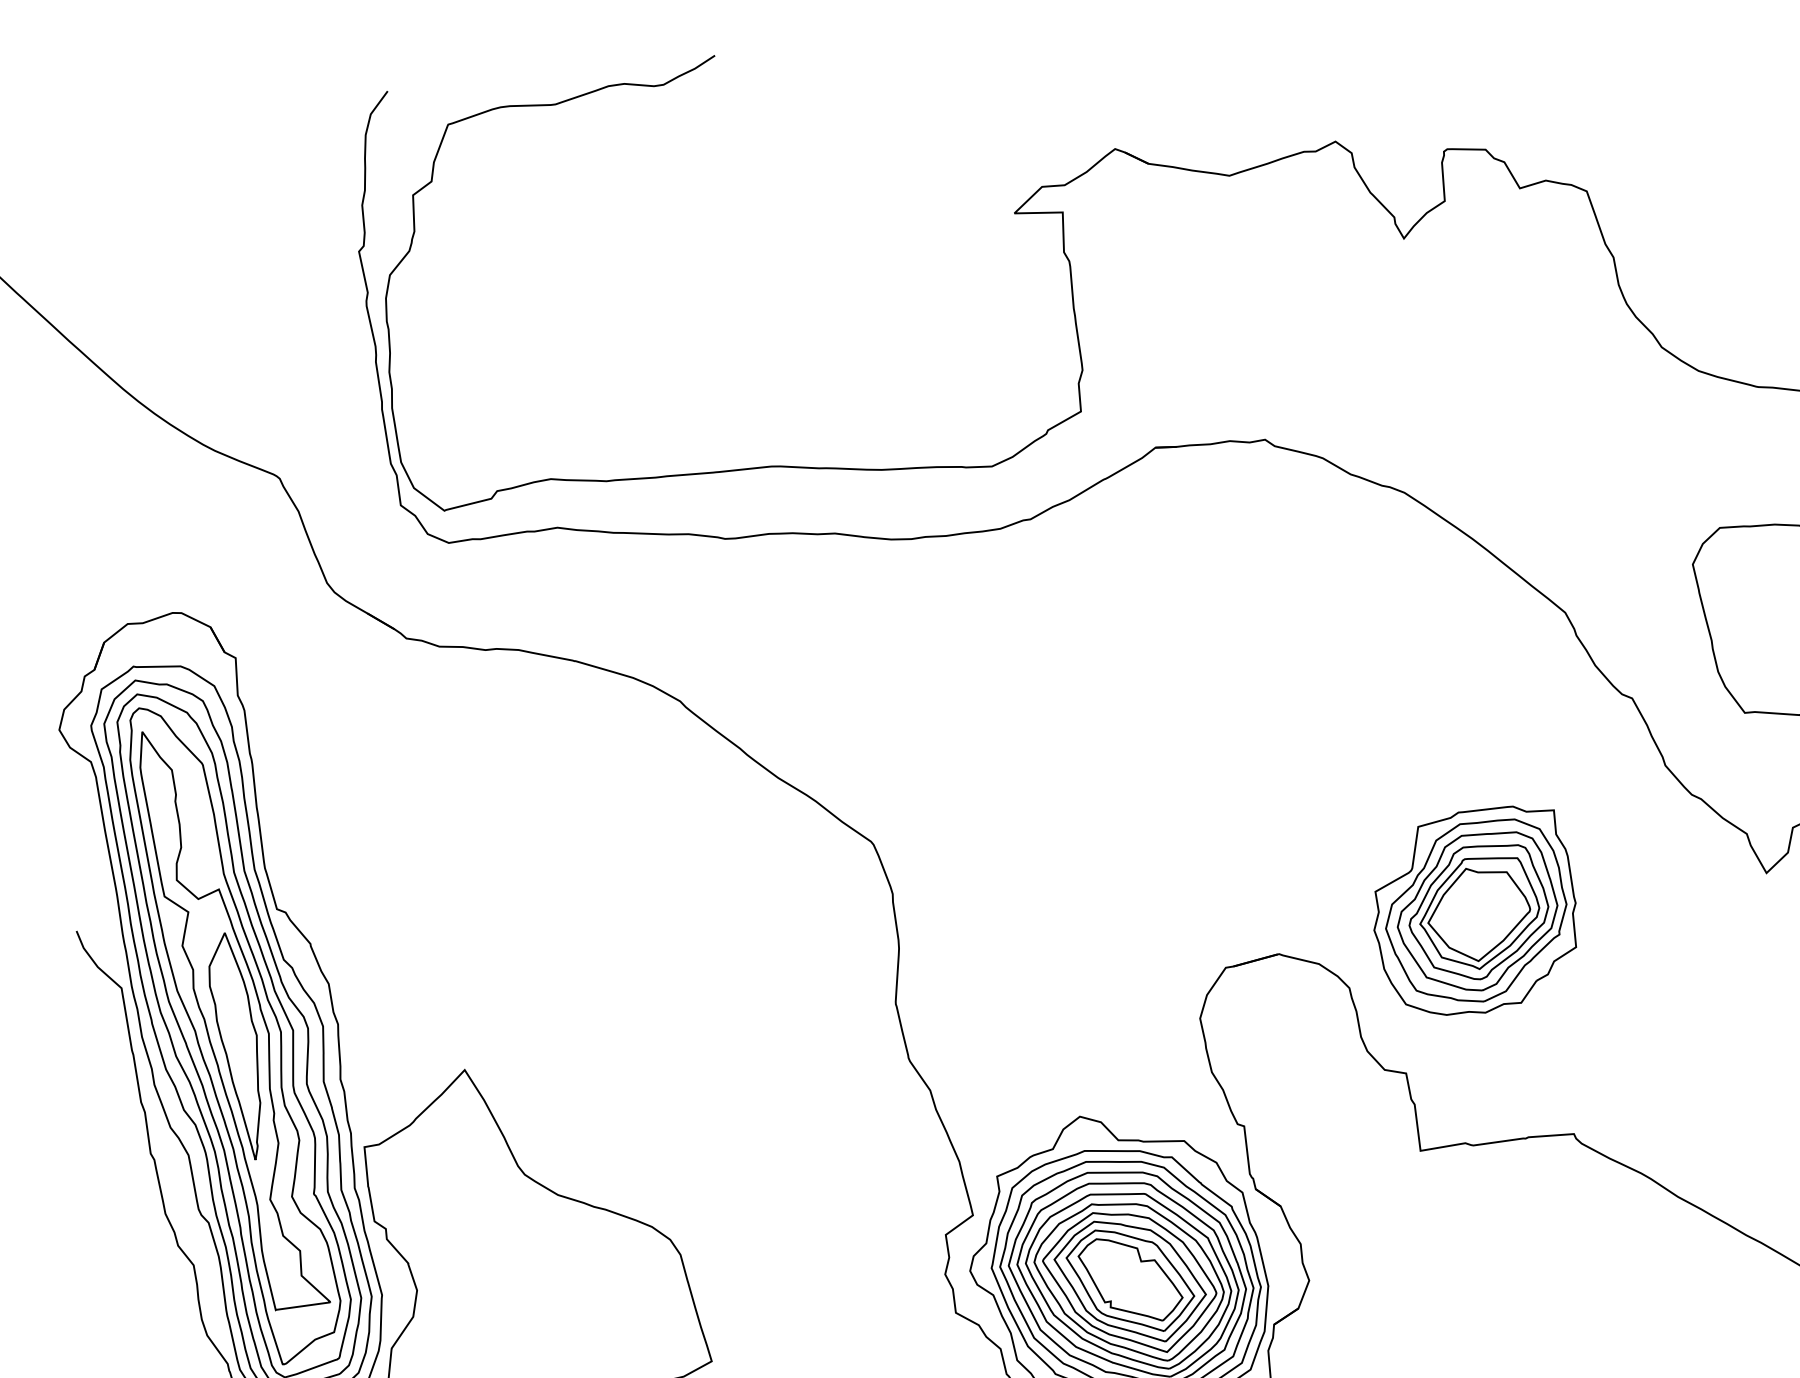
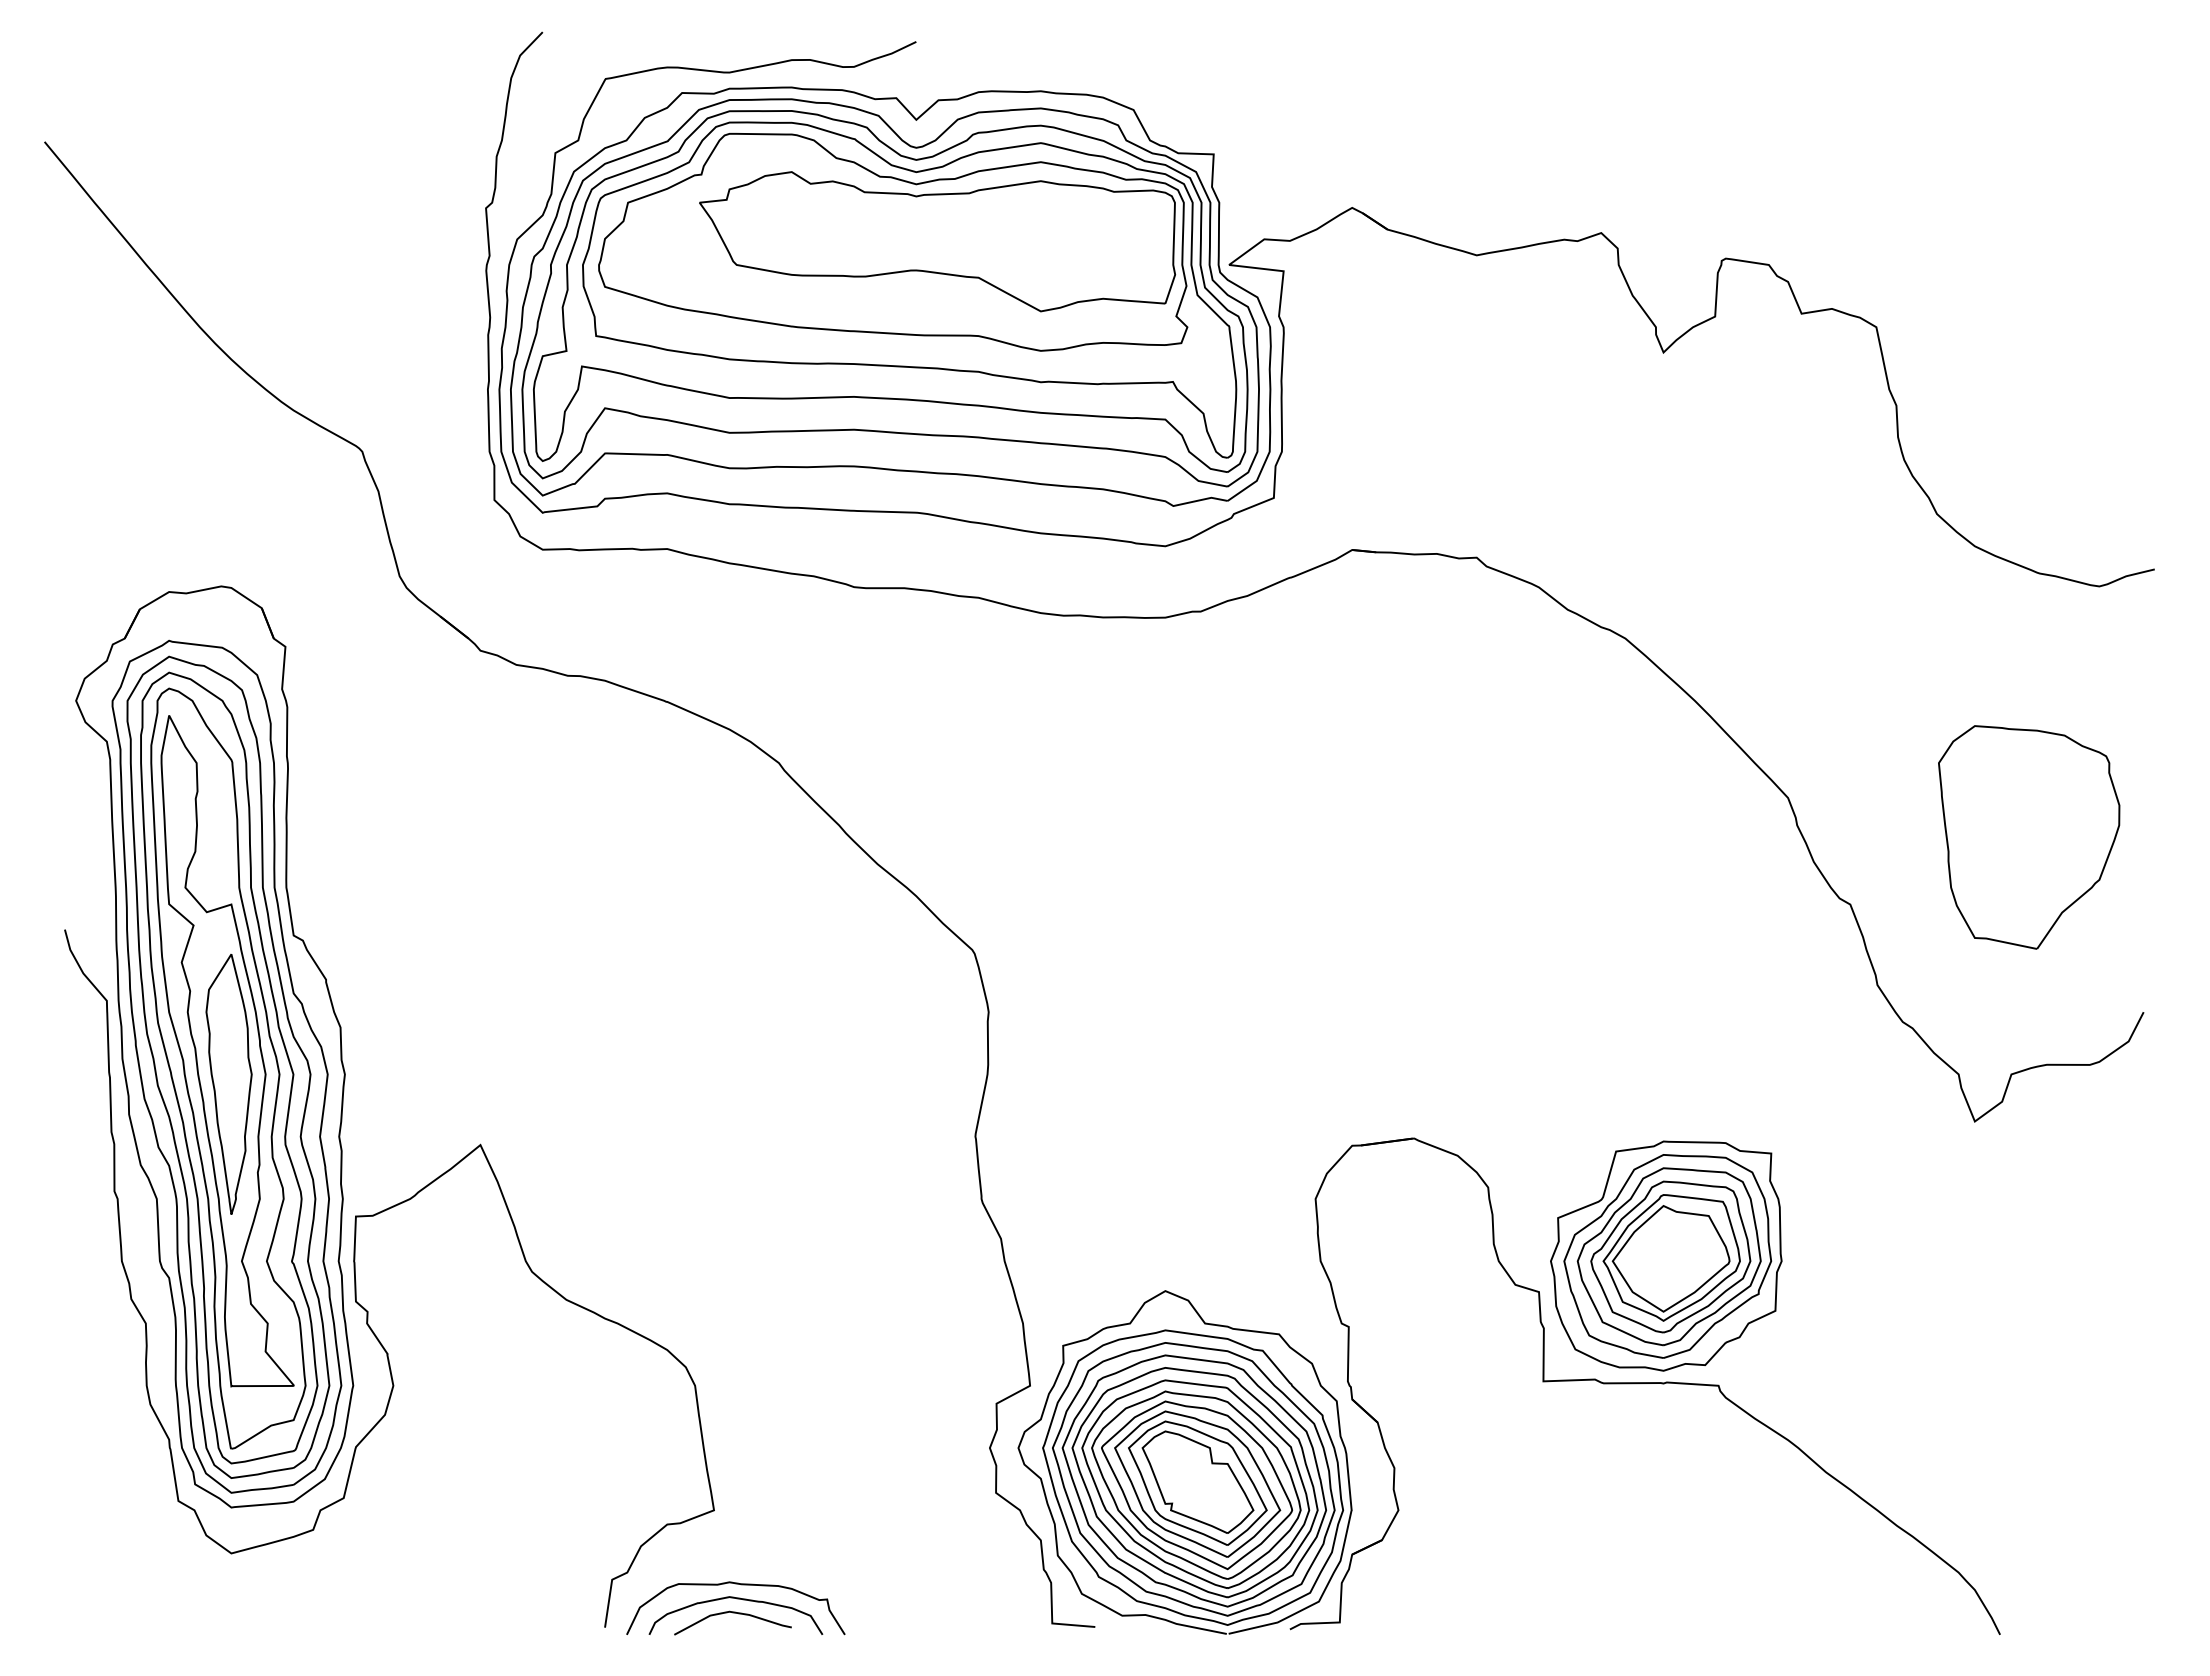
part: (722, 280) -> (890, 296), added
part: (1474, 911) -> (1666, 1255), moved

